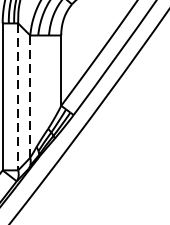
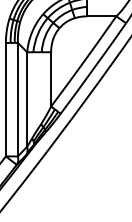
line: (17, 96) -> (17, 99), dashed -> solid
line: (30, 96) -> (27, 99), dashed -> solid

